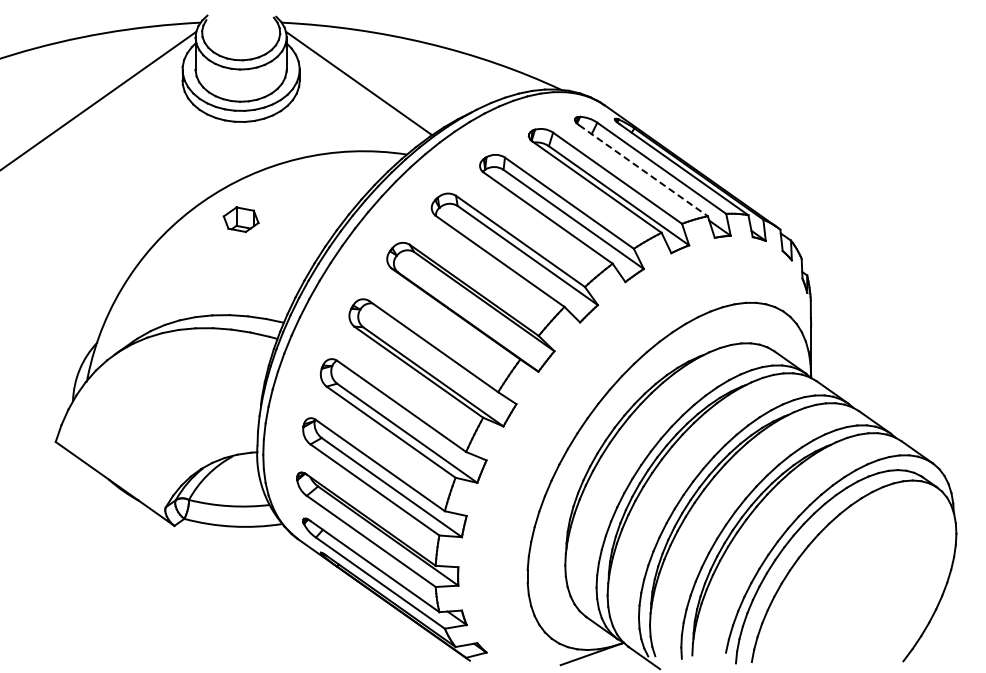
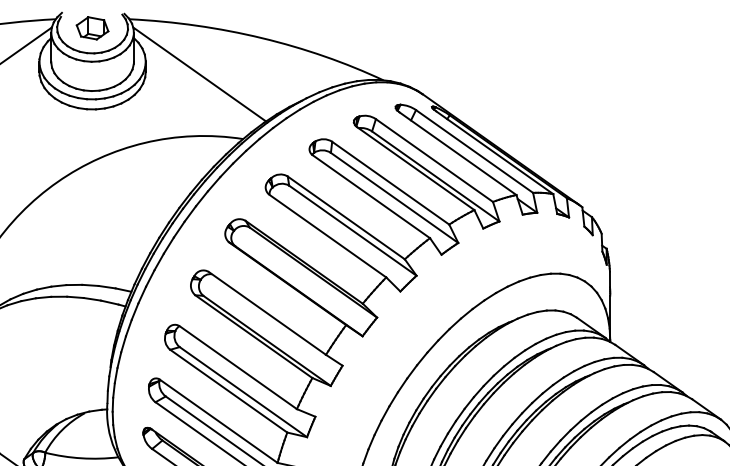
line: (643, 170) -> (457, 153), dashed -> solid
part: (240, 219) -> (91, 28), moved

